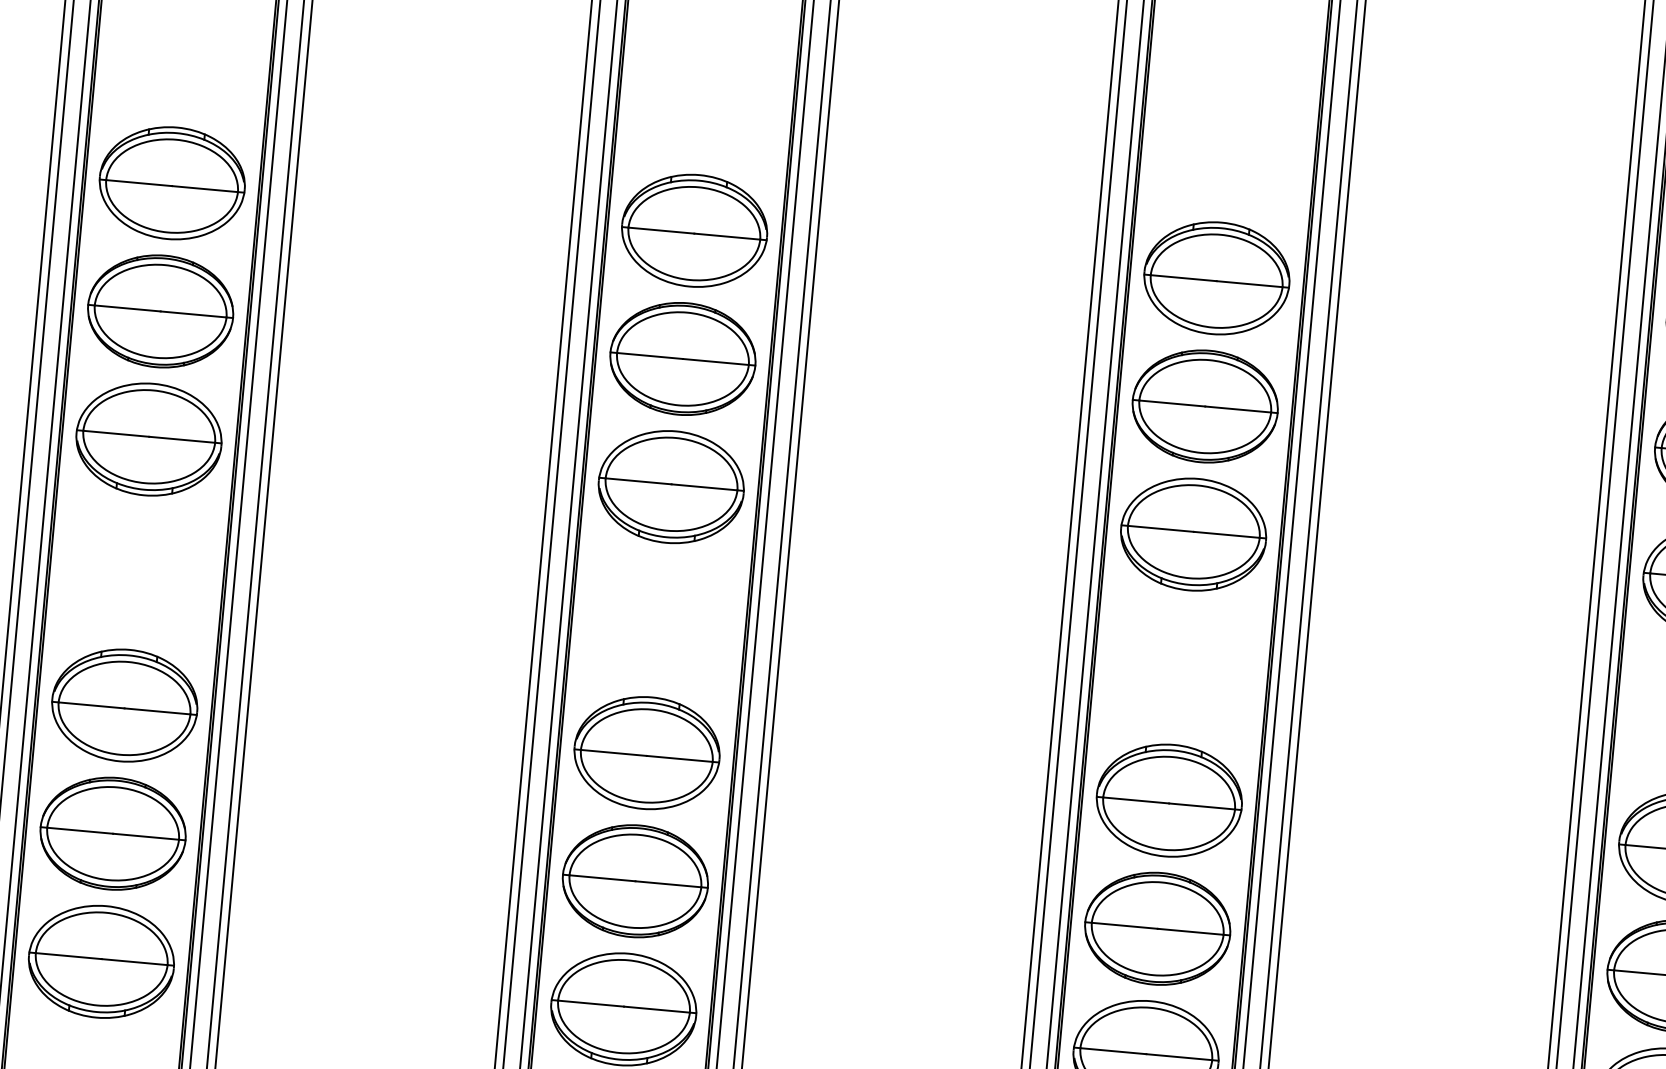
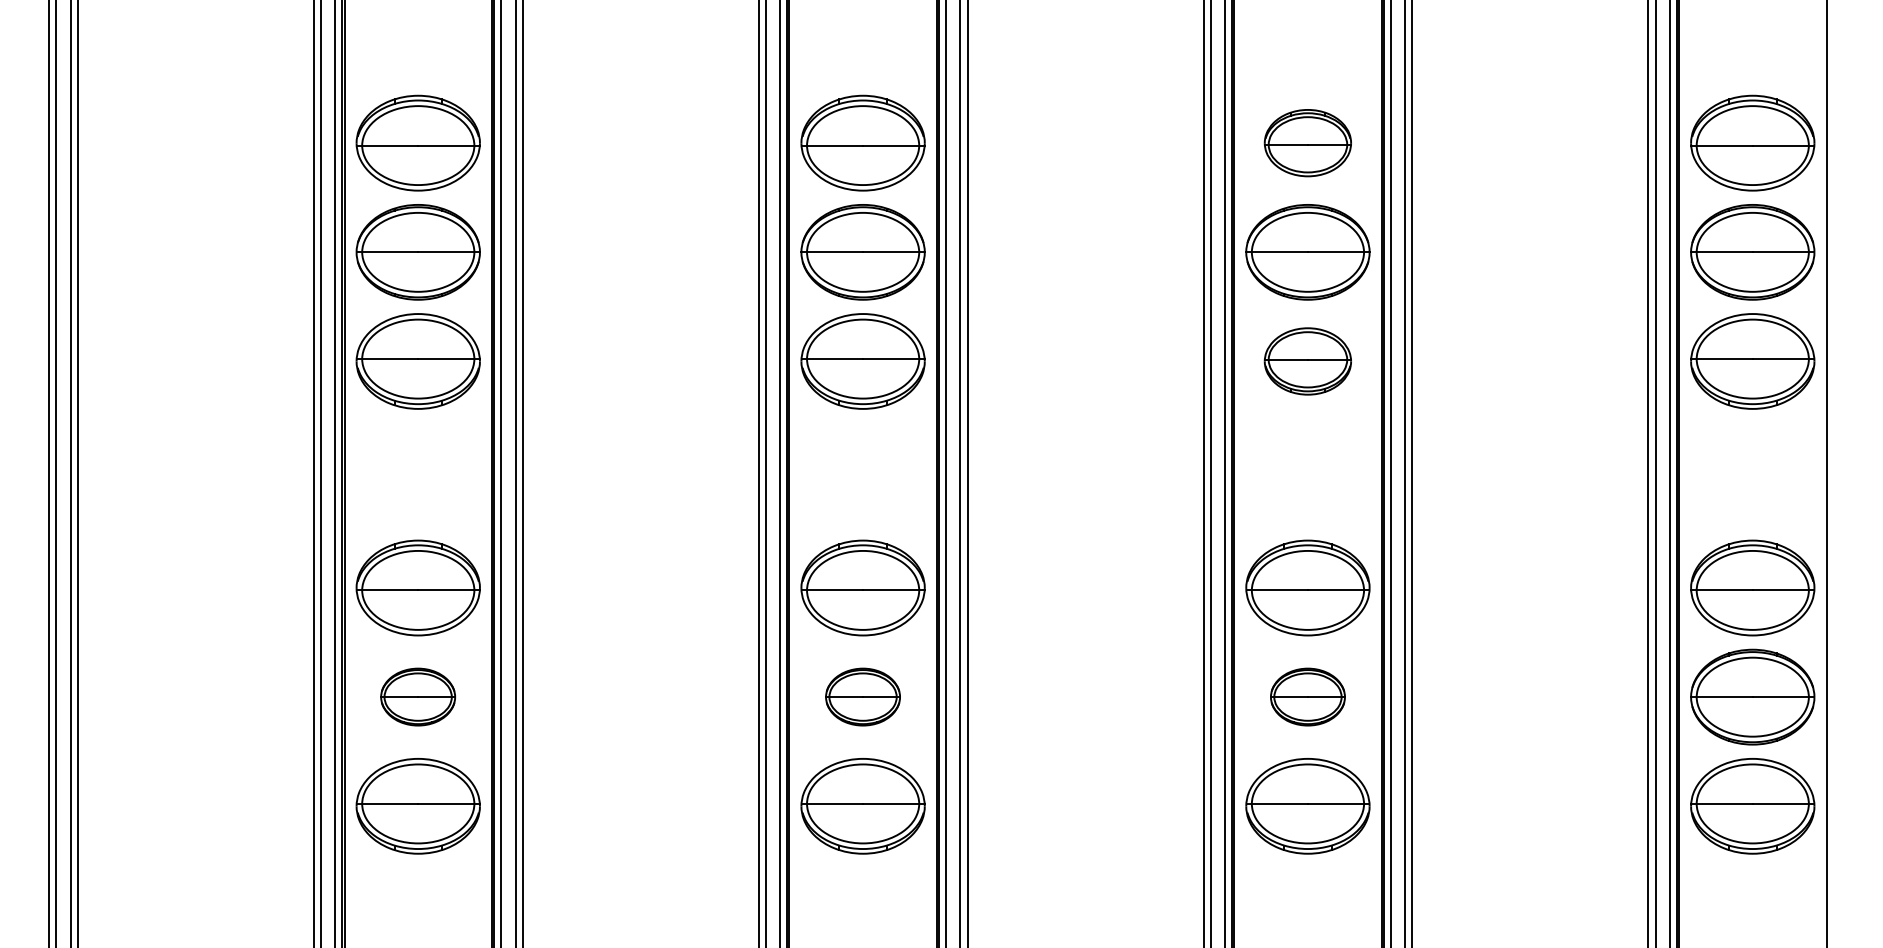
part: (1216, 277) -> (1307, 142), size x0.7
part: (1193, 534) -> (1307, 361), size x0.7
part: (112, 832) -> (417, 696), size x0.6
part: (634, 880) -> (862, 696), size x0.6
part: (1157, 927) -> (1307, 696), size x0.6

